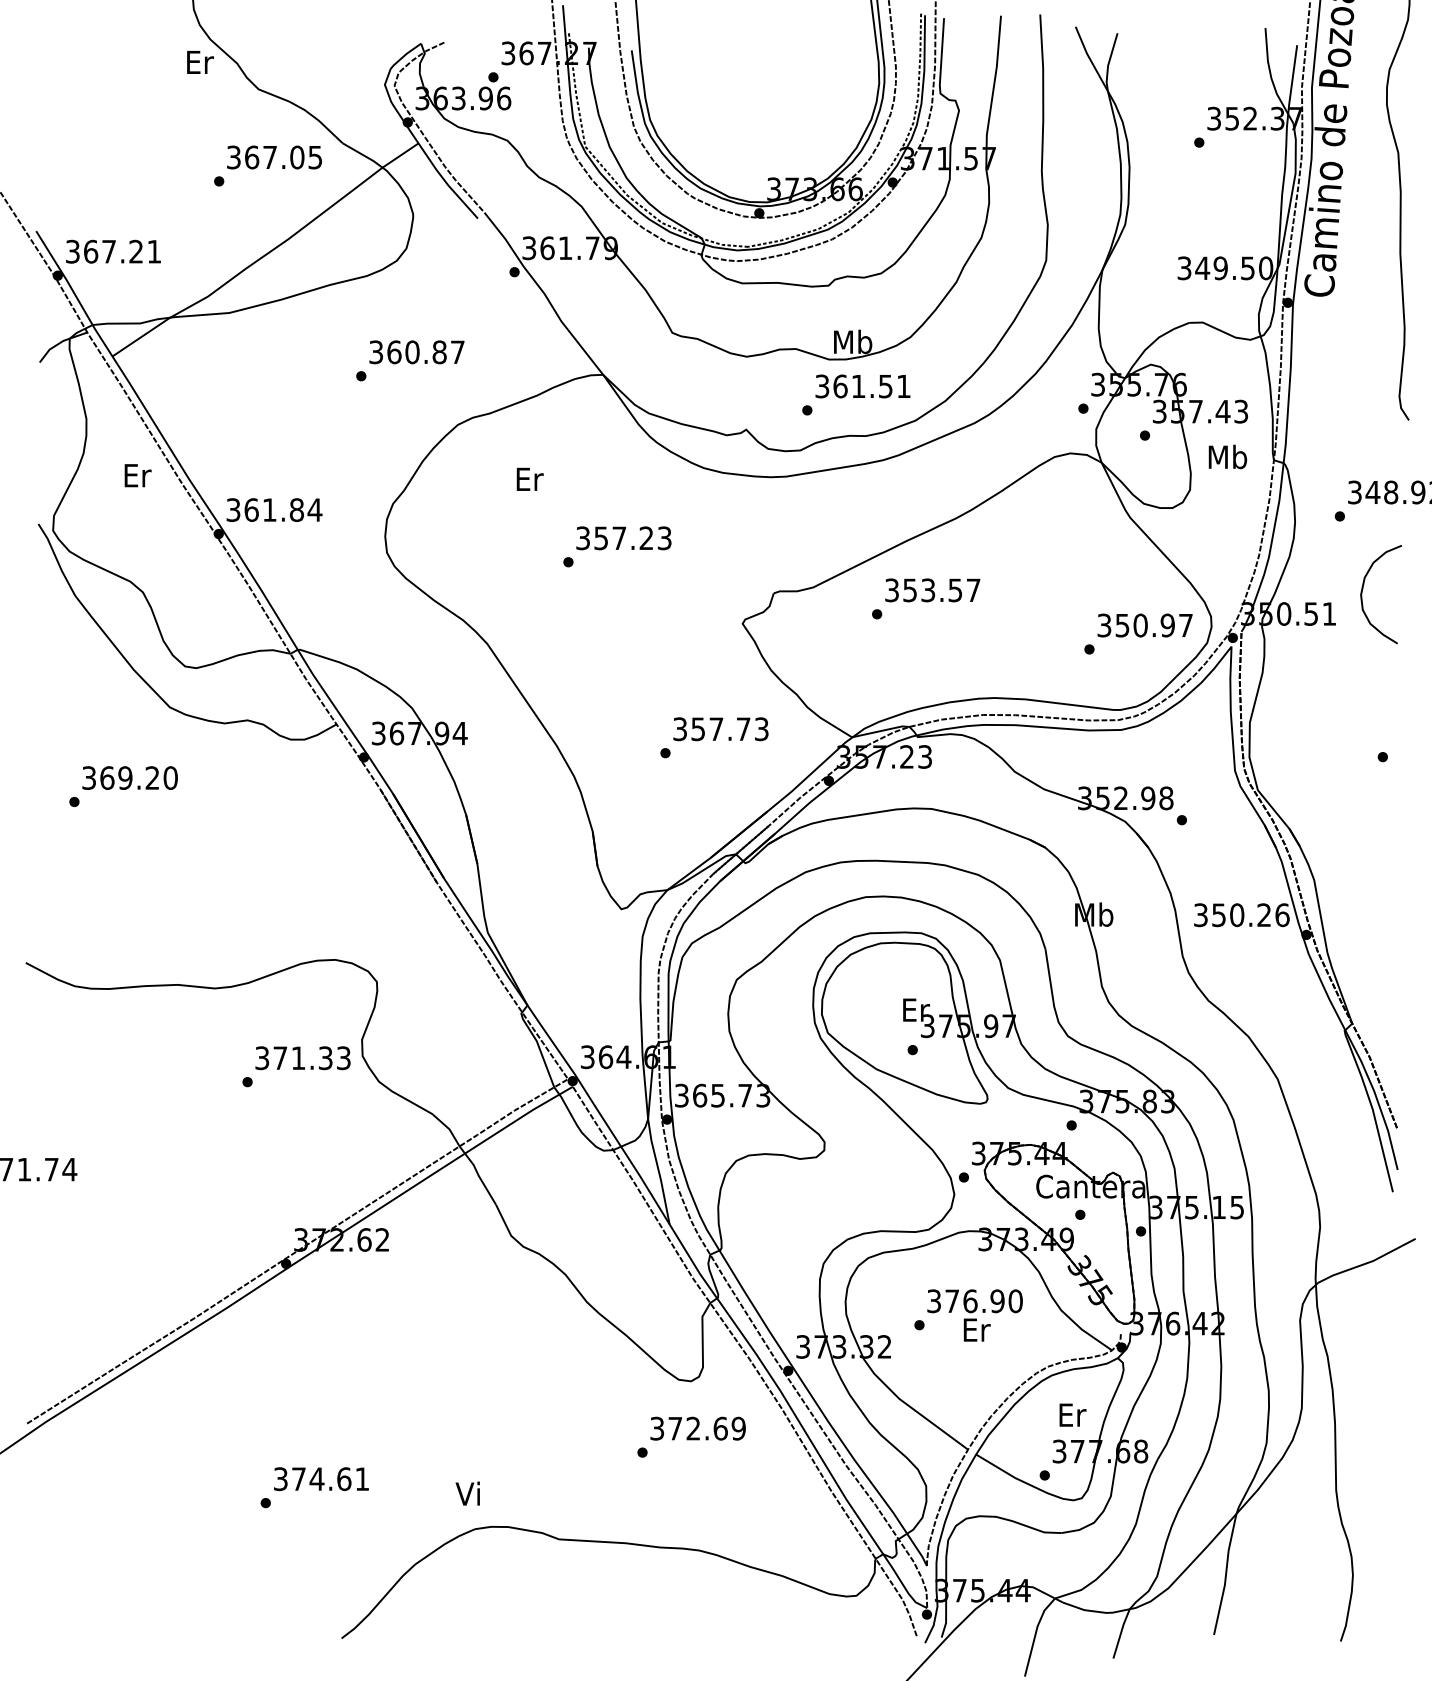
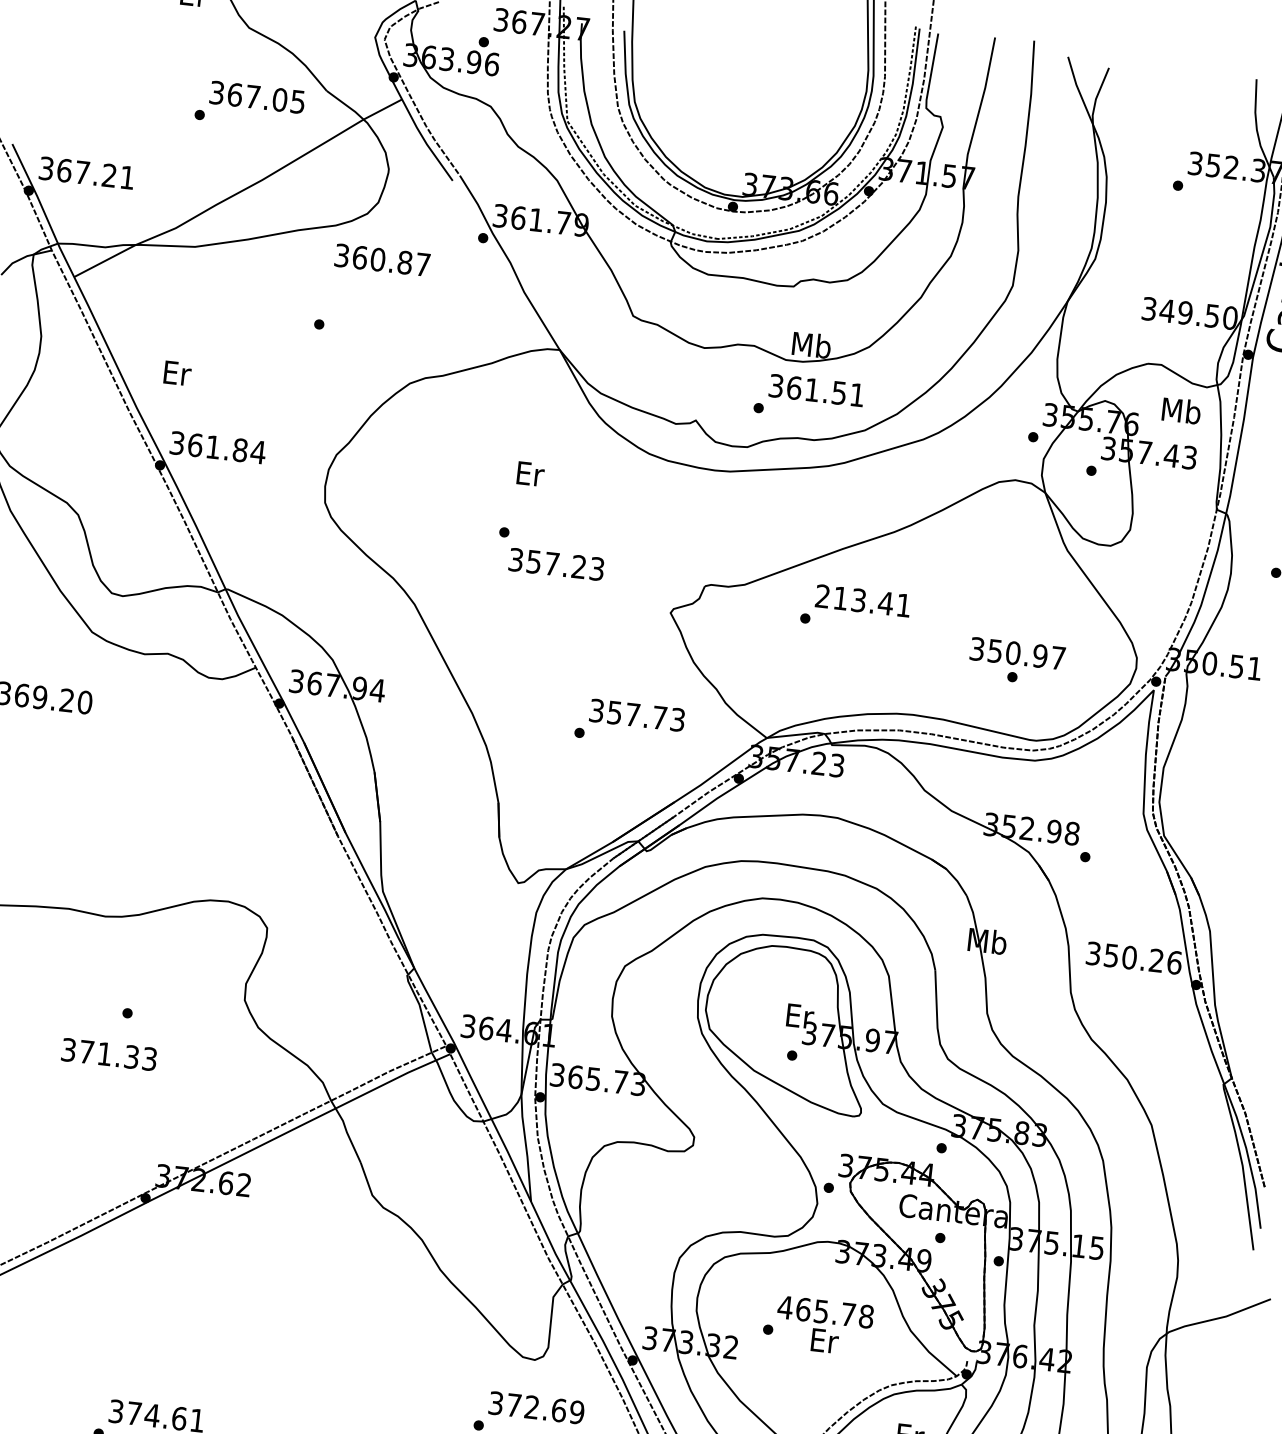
text: (416, 352) -> (381, 260), moved
text: (1227, 456) -> (1181, 410), moved
text: (137, 475) -> (177, 373), moved
text: (529, 478) -> (530, 473), moved
text: (623, 538) -> (556, 564), moved
text: (932, 590) -> (862, 601), 353.57 -> 213.41
text: (1144, 625) -> (1017, 653), moved
text: (302, 1058) -> (108, 1054), moved
text: (974, 1301) -> (825, 1312), 376.90 -> 465.78

